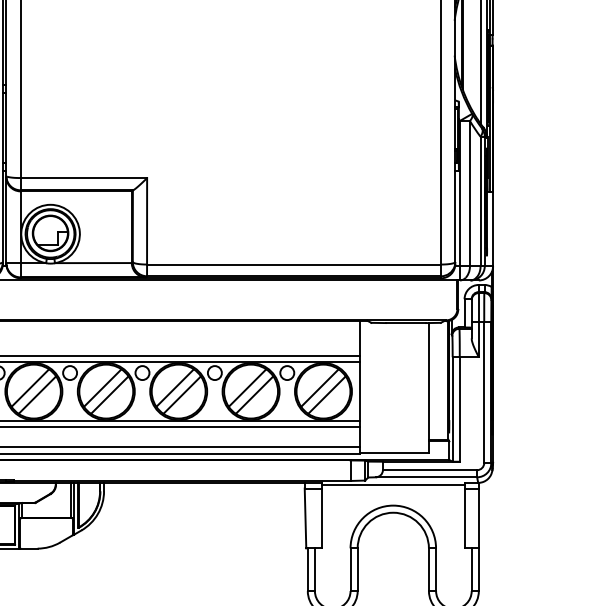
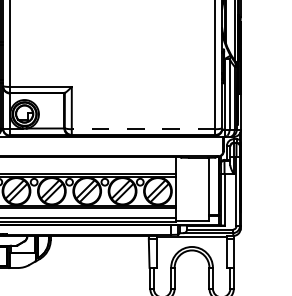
line: (293, 265) -> (143, 129), solid -> dashed

